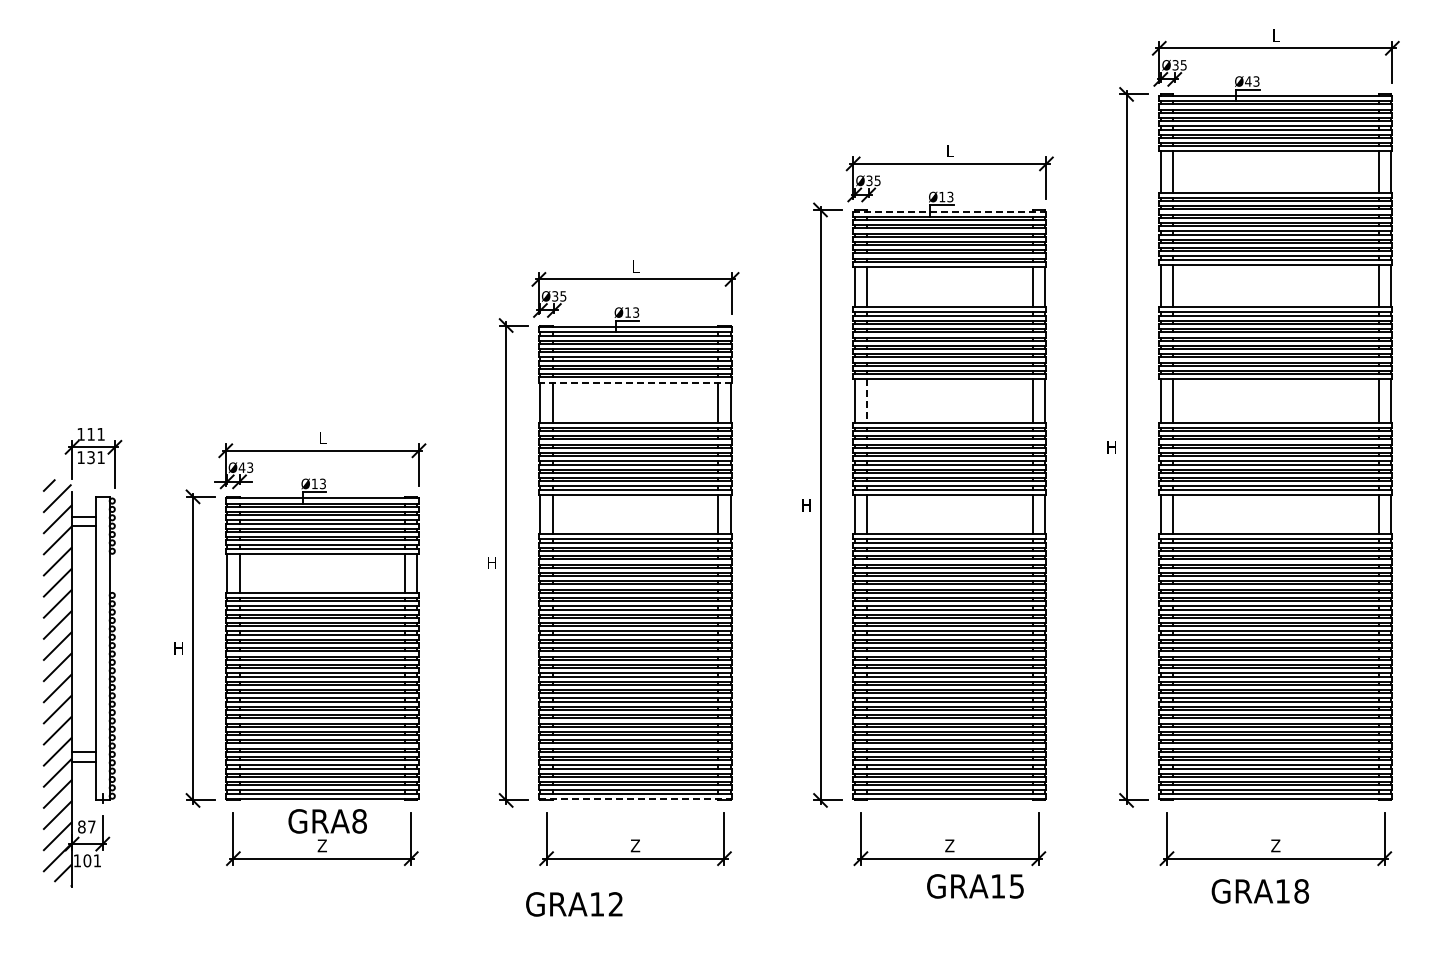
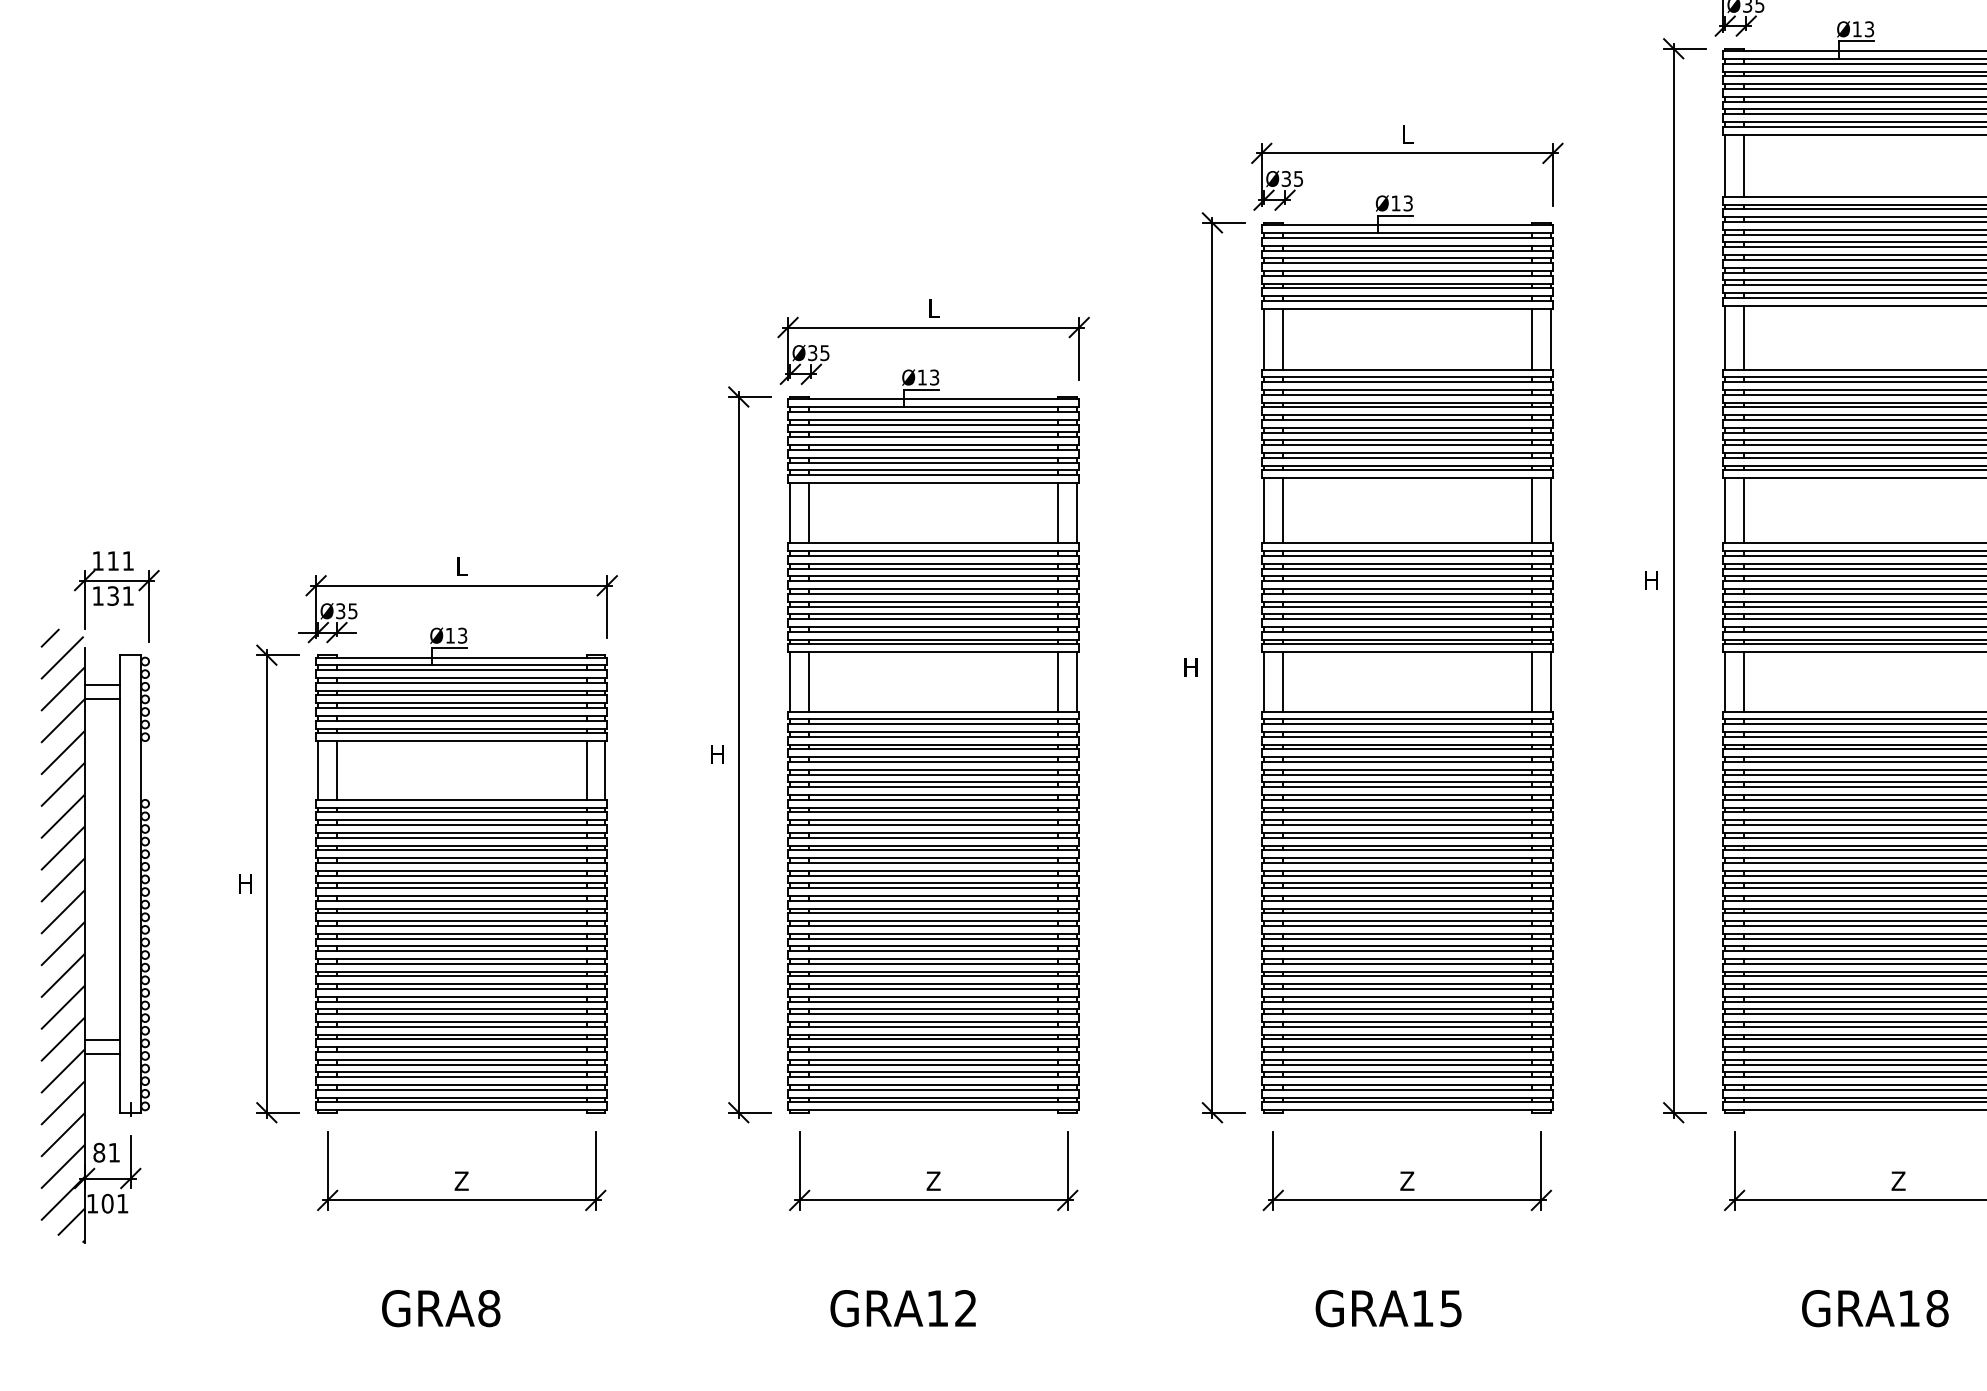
text: (1248, 81) -> (1857, 29), Ø43 -> Ø13
line: (949, 211) -> (1406, 225), dashed -> solid
line: (635, 382) -> (933, 482), dashed -> solid
line: (867, 401) -> (1283, 511), dashed -> solid
text: (245, 467) -> (345, 610), Ø43 -> Ø35
line: (635, 798) -> (933, 1109), dashed -> solid
text: (327, 821) -> (440, 1308), moved
text: (91, 826) -> (113, 1151), 87 -> 81
text: (975, 886) -> (1388, 1308), moved
text: (1259, 891) -> (1874, 1308), moved
text: (574, 904) -> (903, 1308), moved

